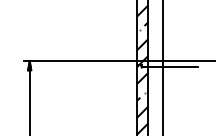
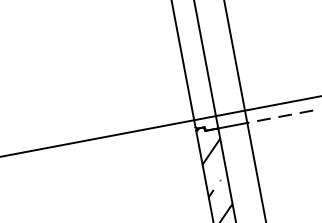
hatch: (142, 35) -> (195, 69), removed
line: (179, 67) -> (278, 117), solid -> dashed

